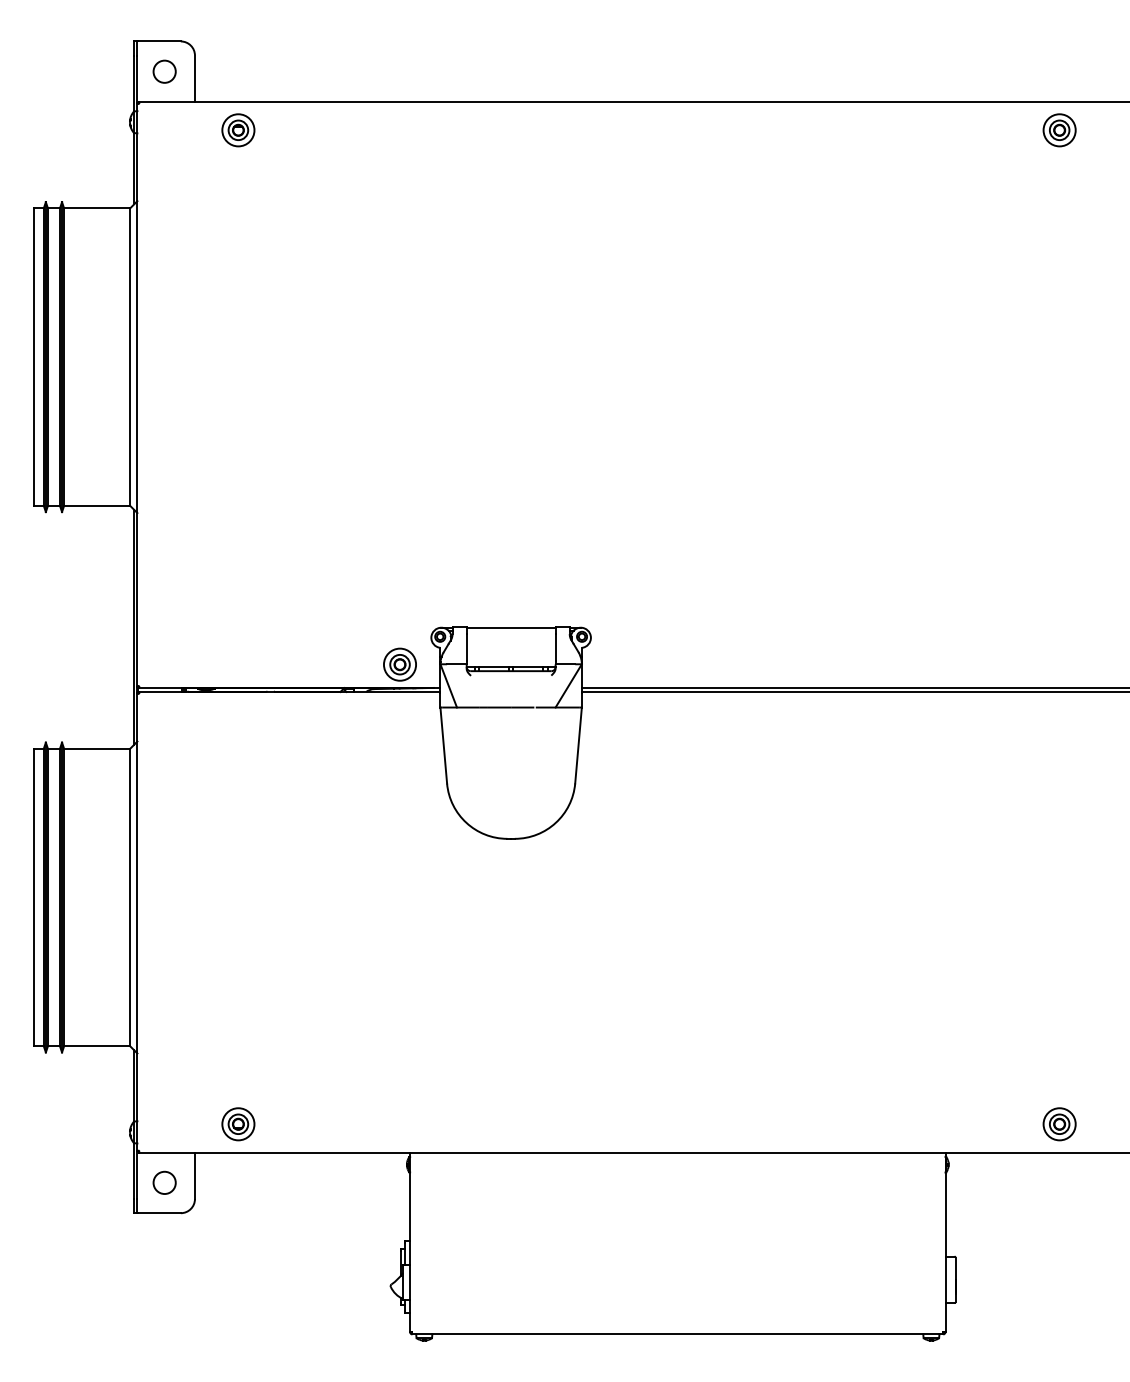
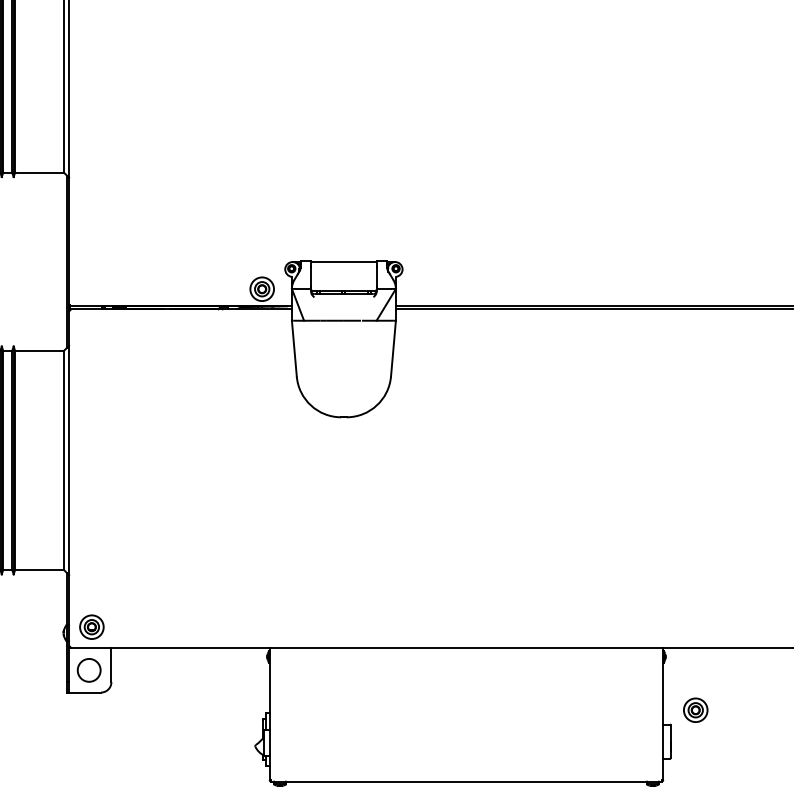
part: (238, 1124) -> (91, 627), moved
part: (1059, 1124) -> (695, 710), moved
circle: (164, 1182) -> (89, 669), size x1.4

